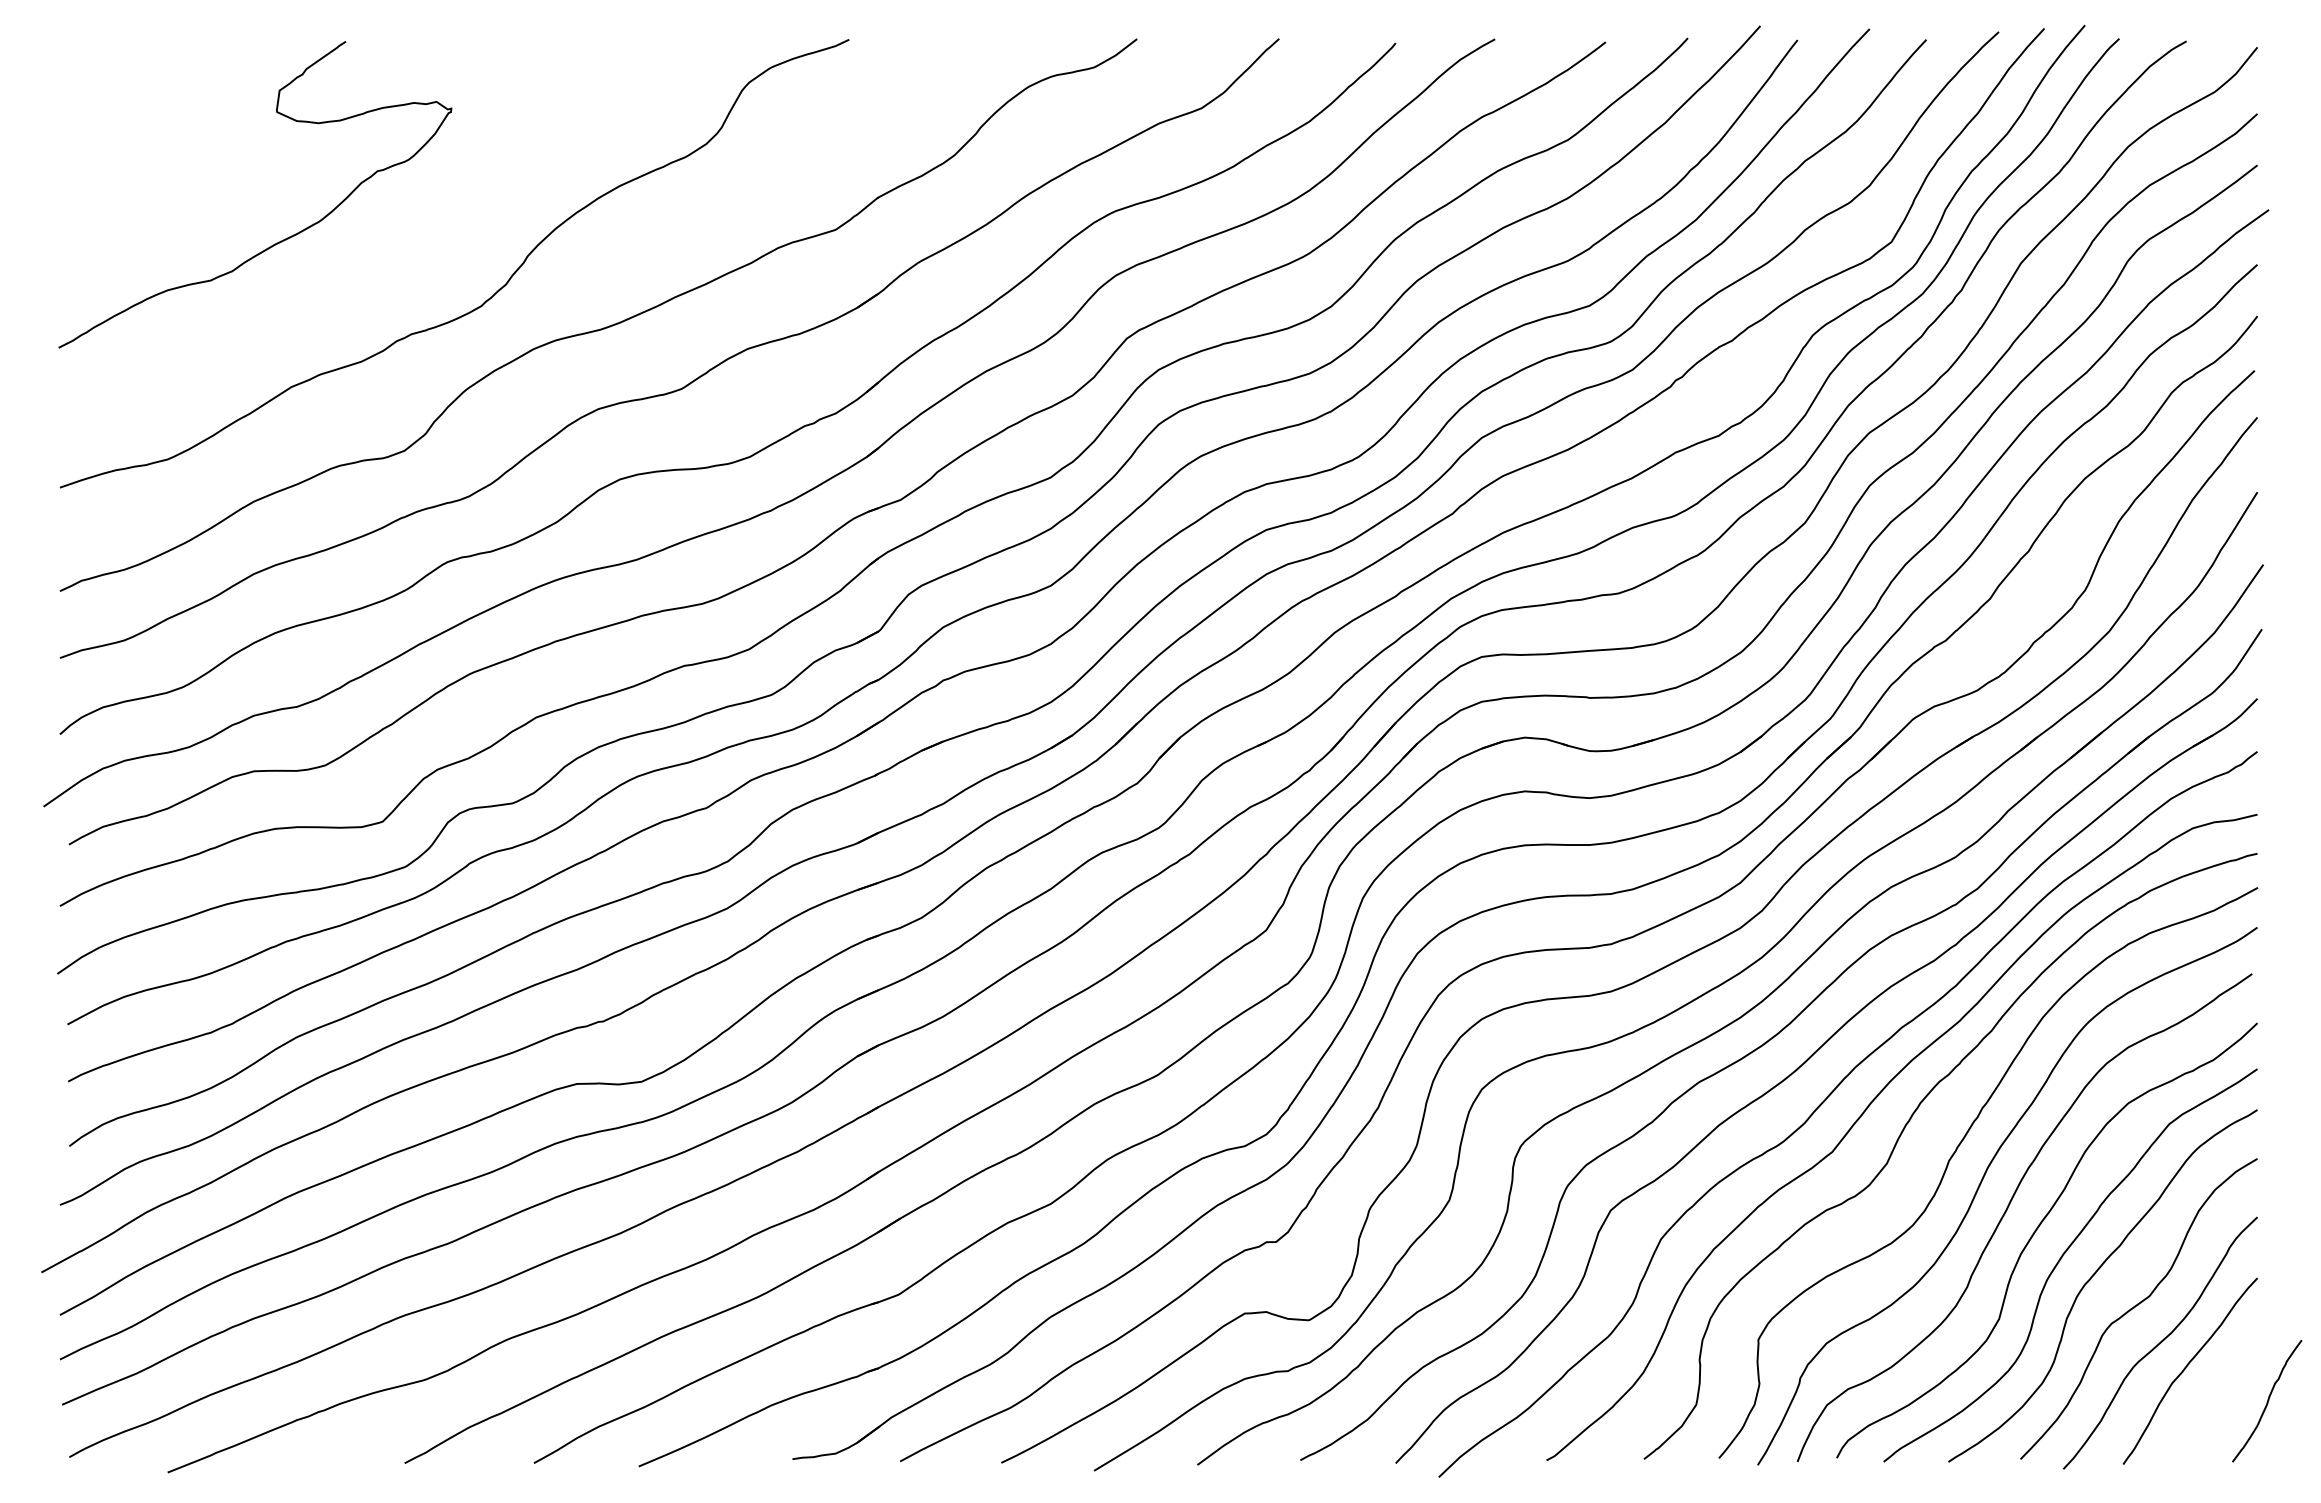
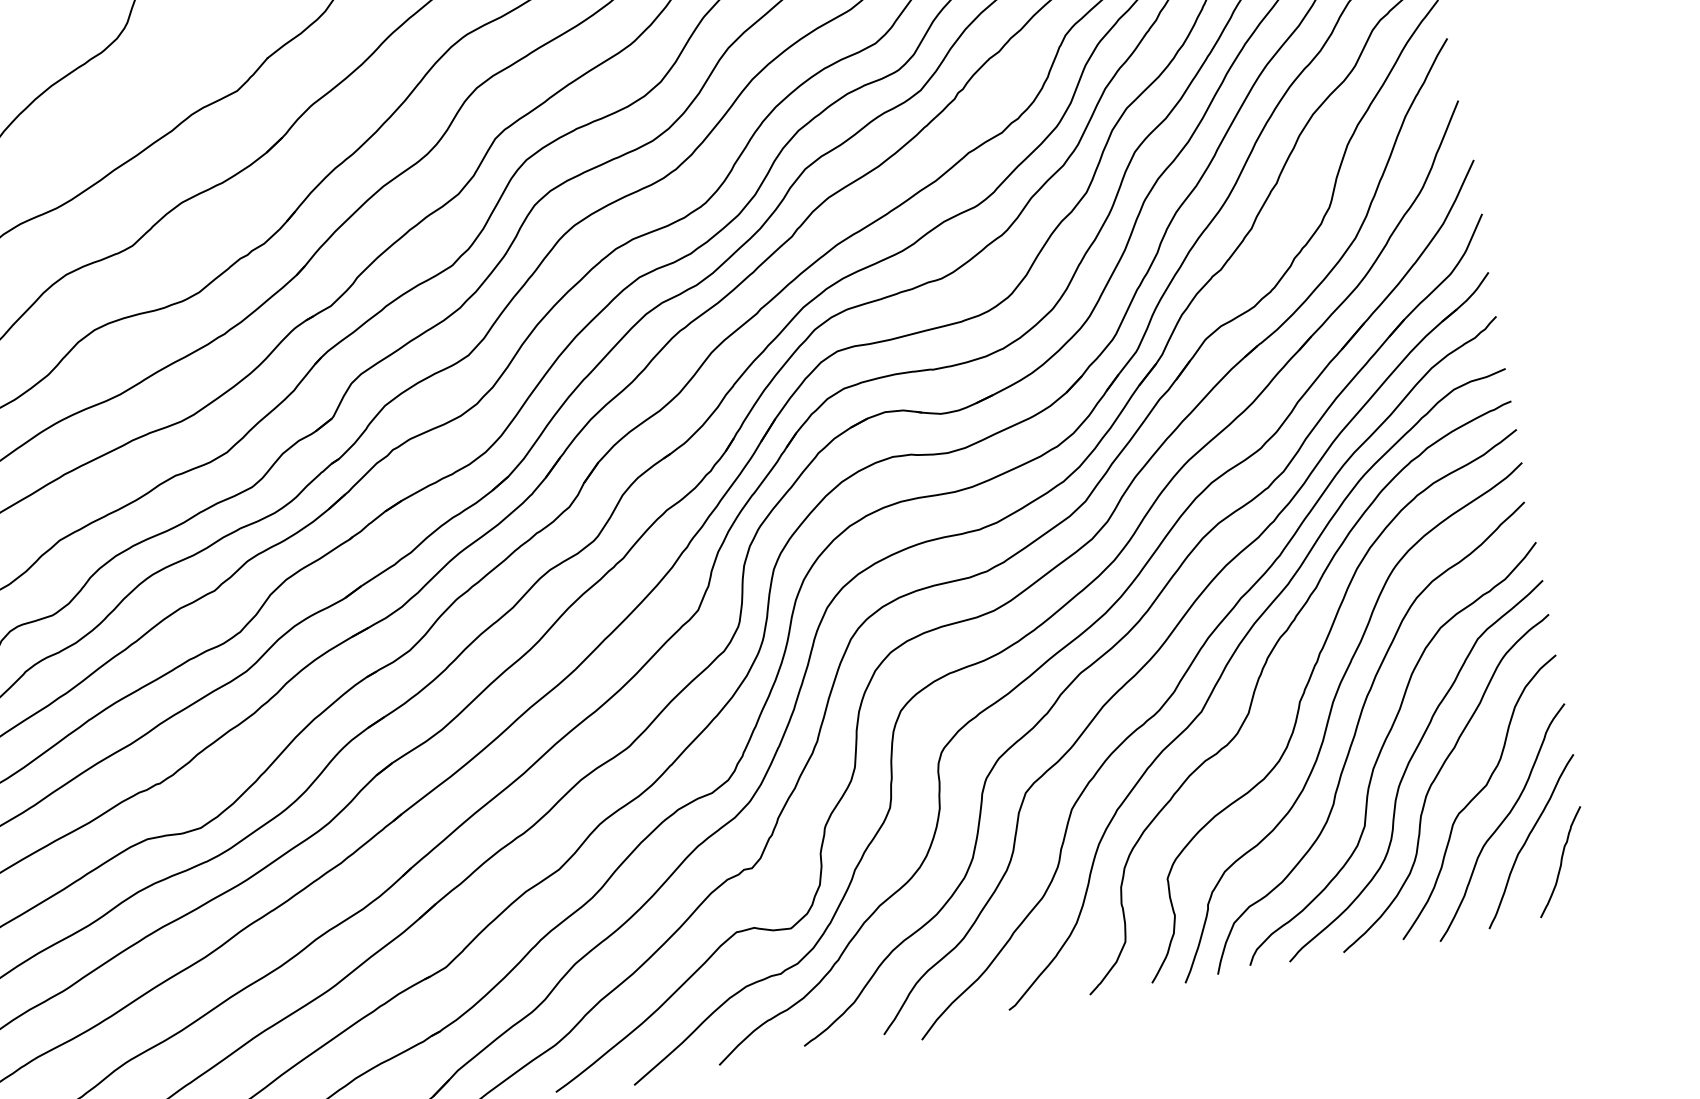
curve: (2267, 1401) -> (1560, 862), moved

